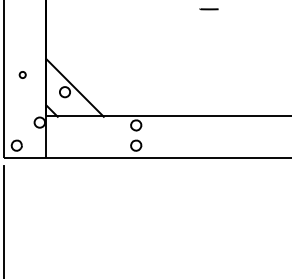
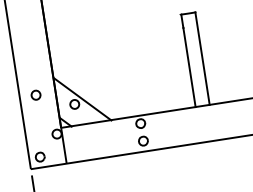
line: (201, 62) -> (188, 60), added
line: (217, 62) -> (202, 58), added
part: (22, 74) -> (35, 94), size x1.67

